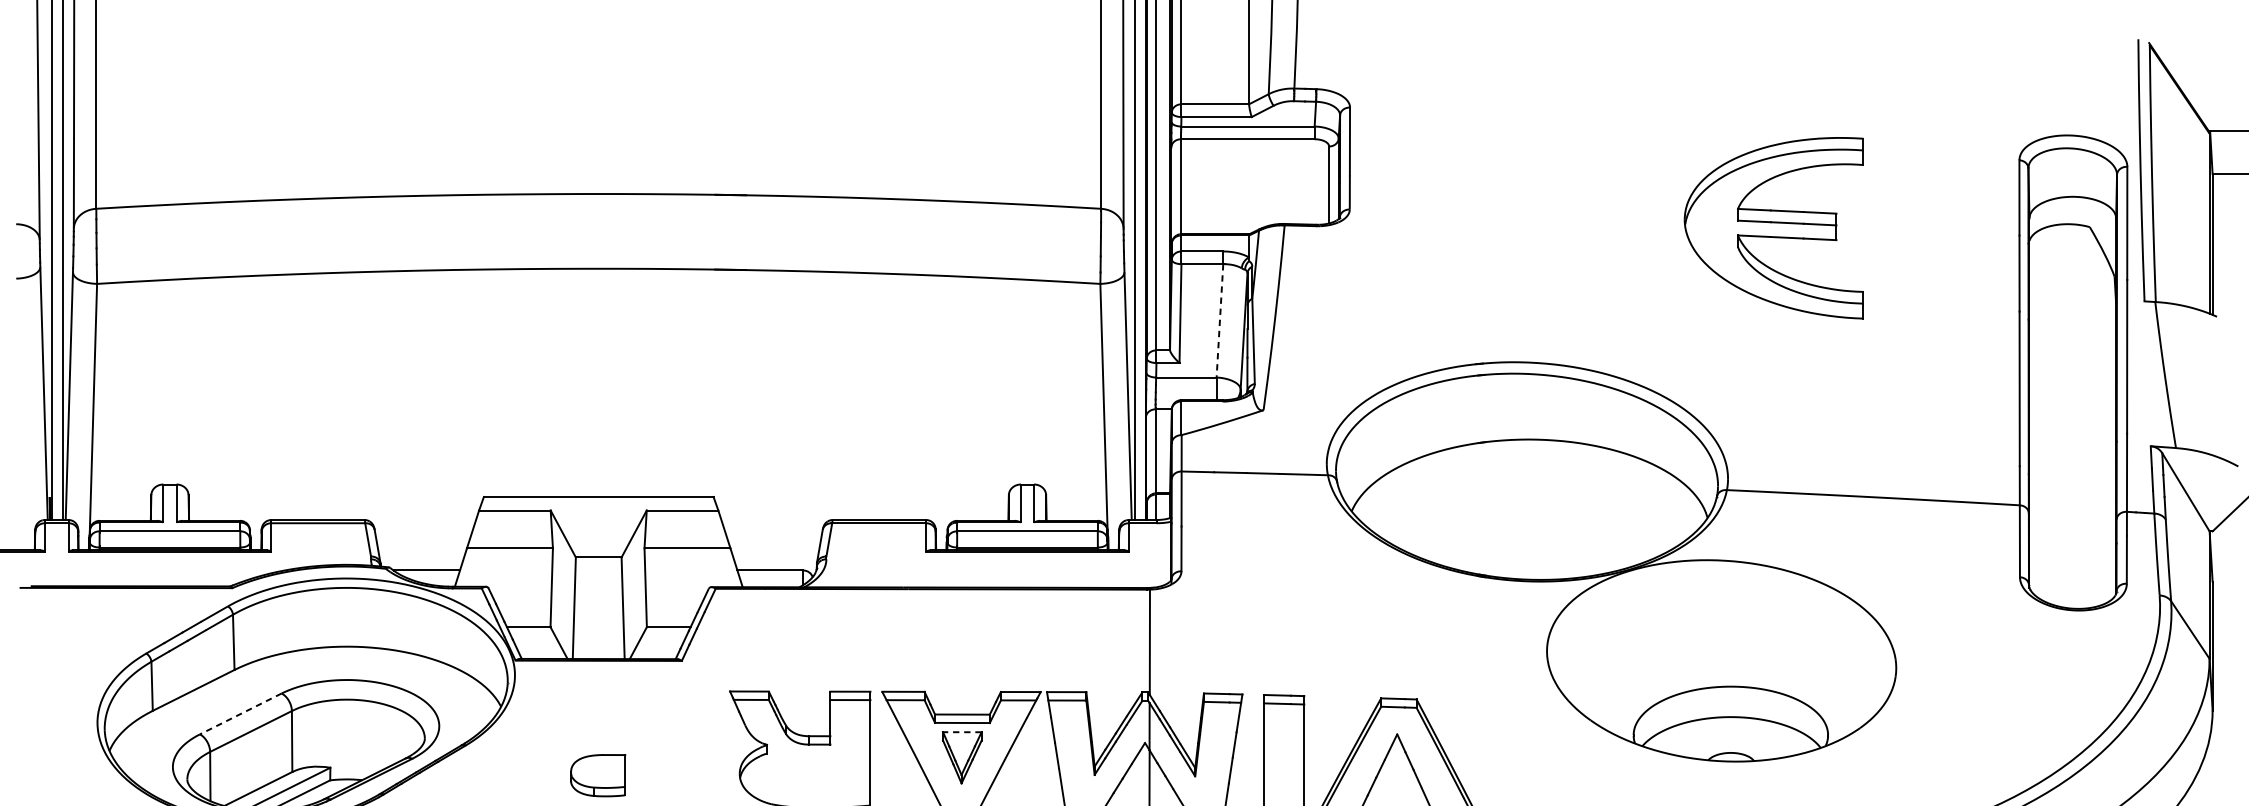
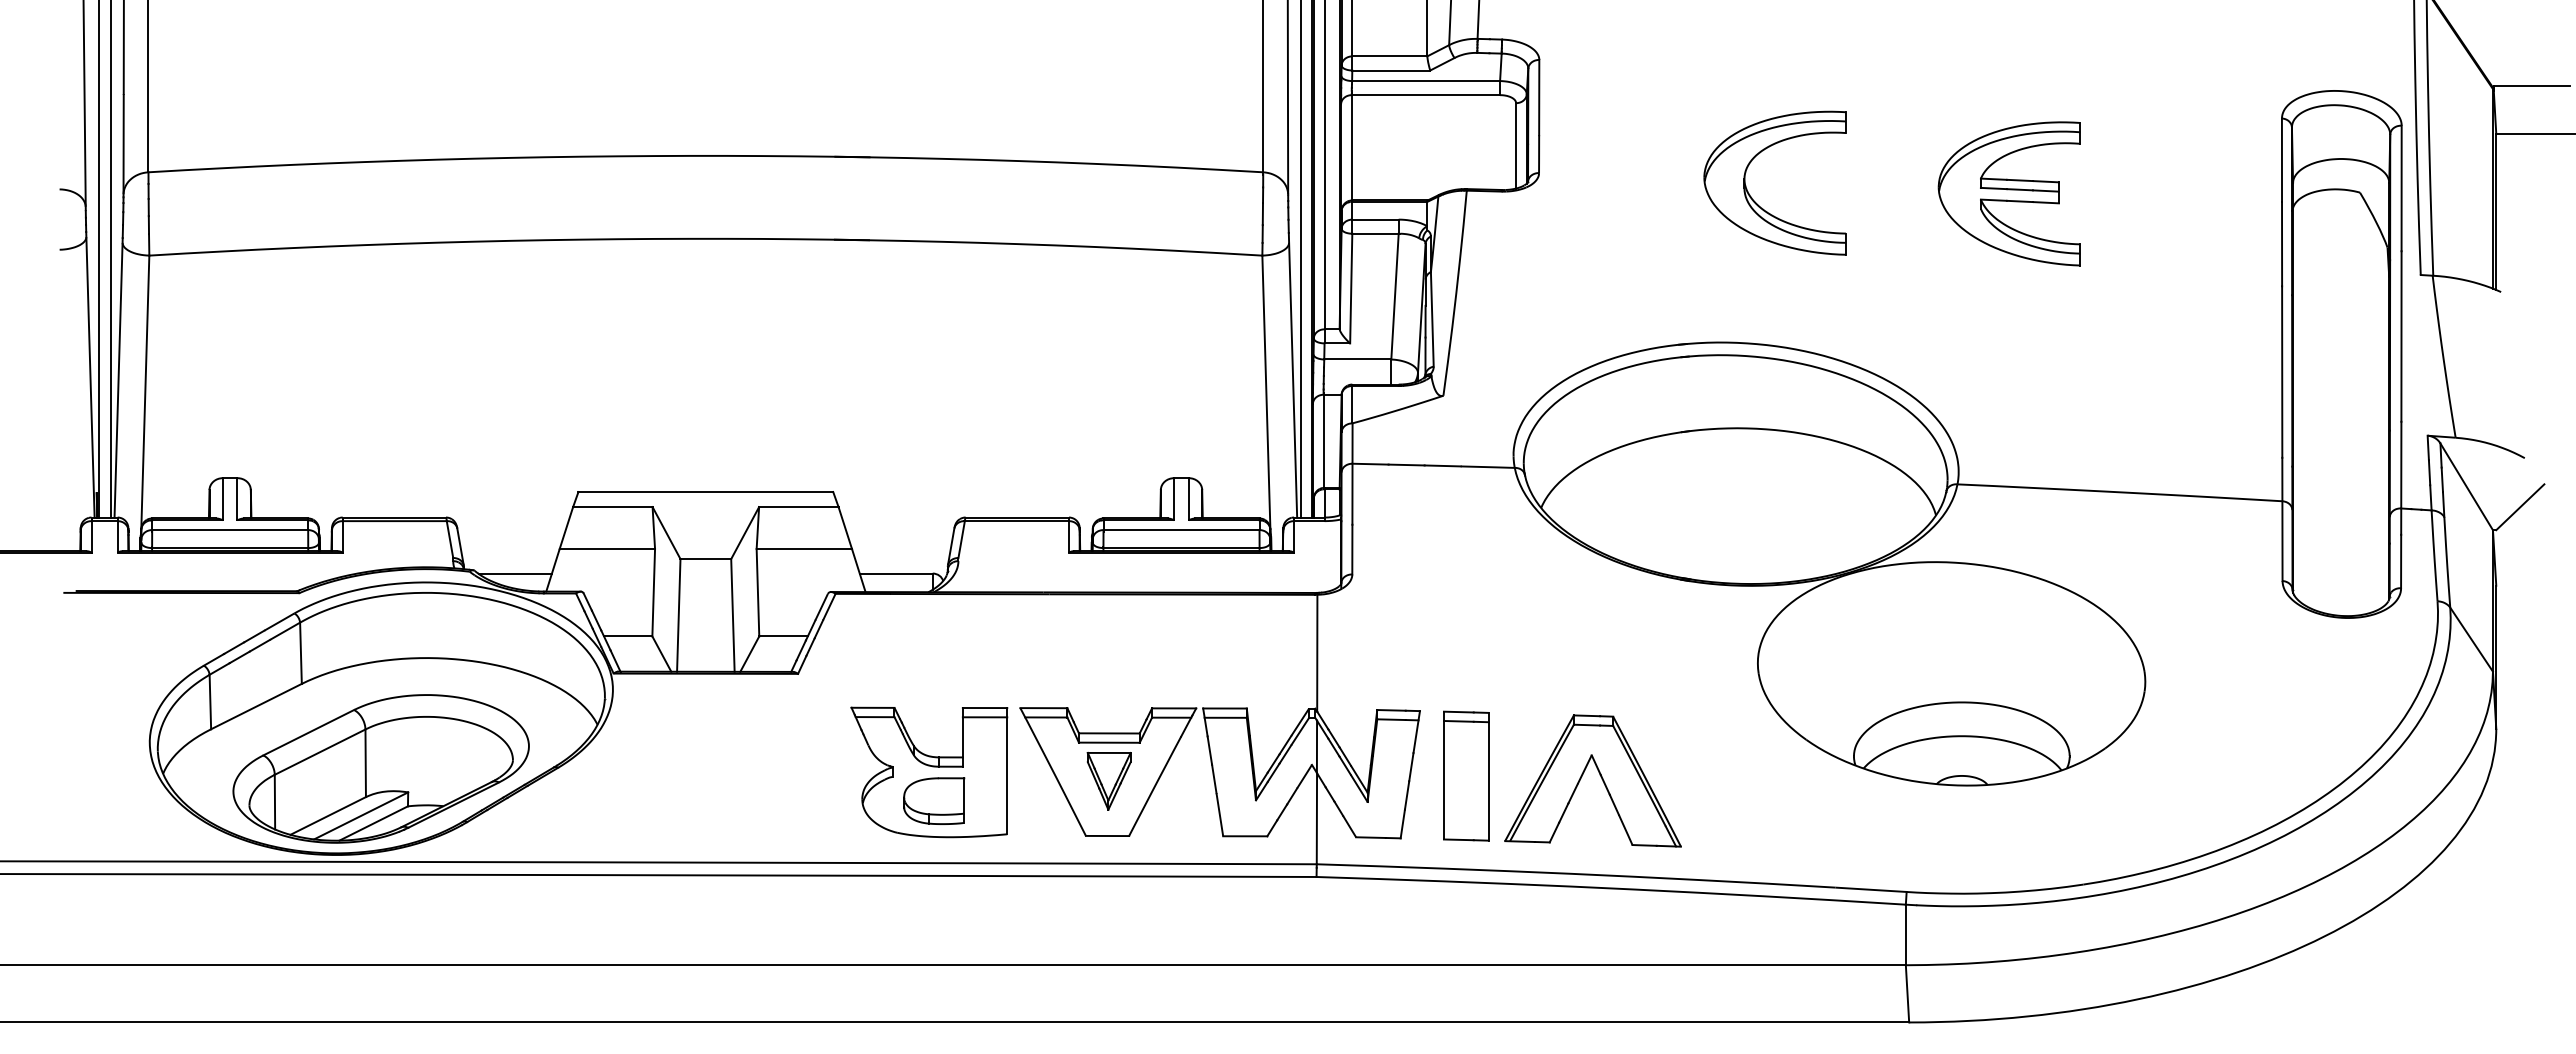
part: (1772, 227) -> (2008, 193), size x0.71
part: (1542, 231) -> (1752, 197), added
line: (1220, 320) -> (1395, 296), dashed -> solid
line: (240, 713) -> (308, 732), dashed -> solid
line: (961, 731) -> (1108, 752), dashed -> solid
part: (598, 775) -> (934, 800), moved

